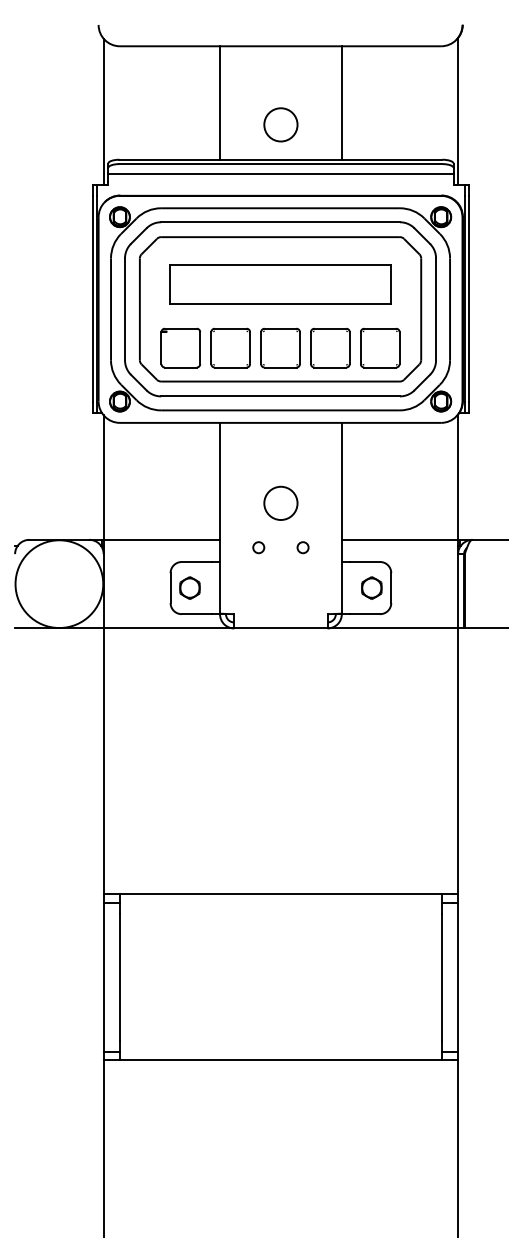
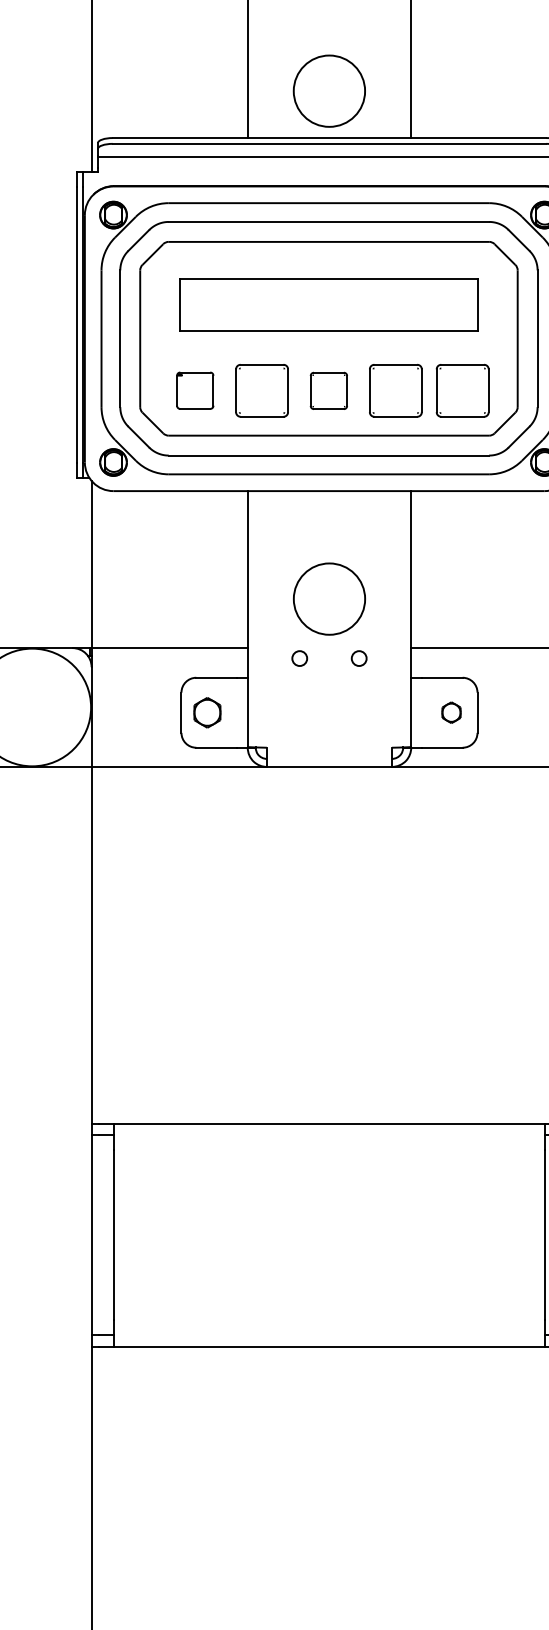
circle: (280, 124) -> (328, 90), size x1.6
part: (180, 347) -> (194, 389), size x0.7
part: (280, 348) -> (328, 391), size x0.7
circle: (280, 503) -> (328, 599), size x1.6
part: (371, 587) -> (451, 711), size x0.7

